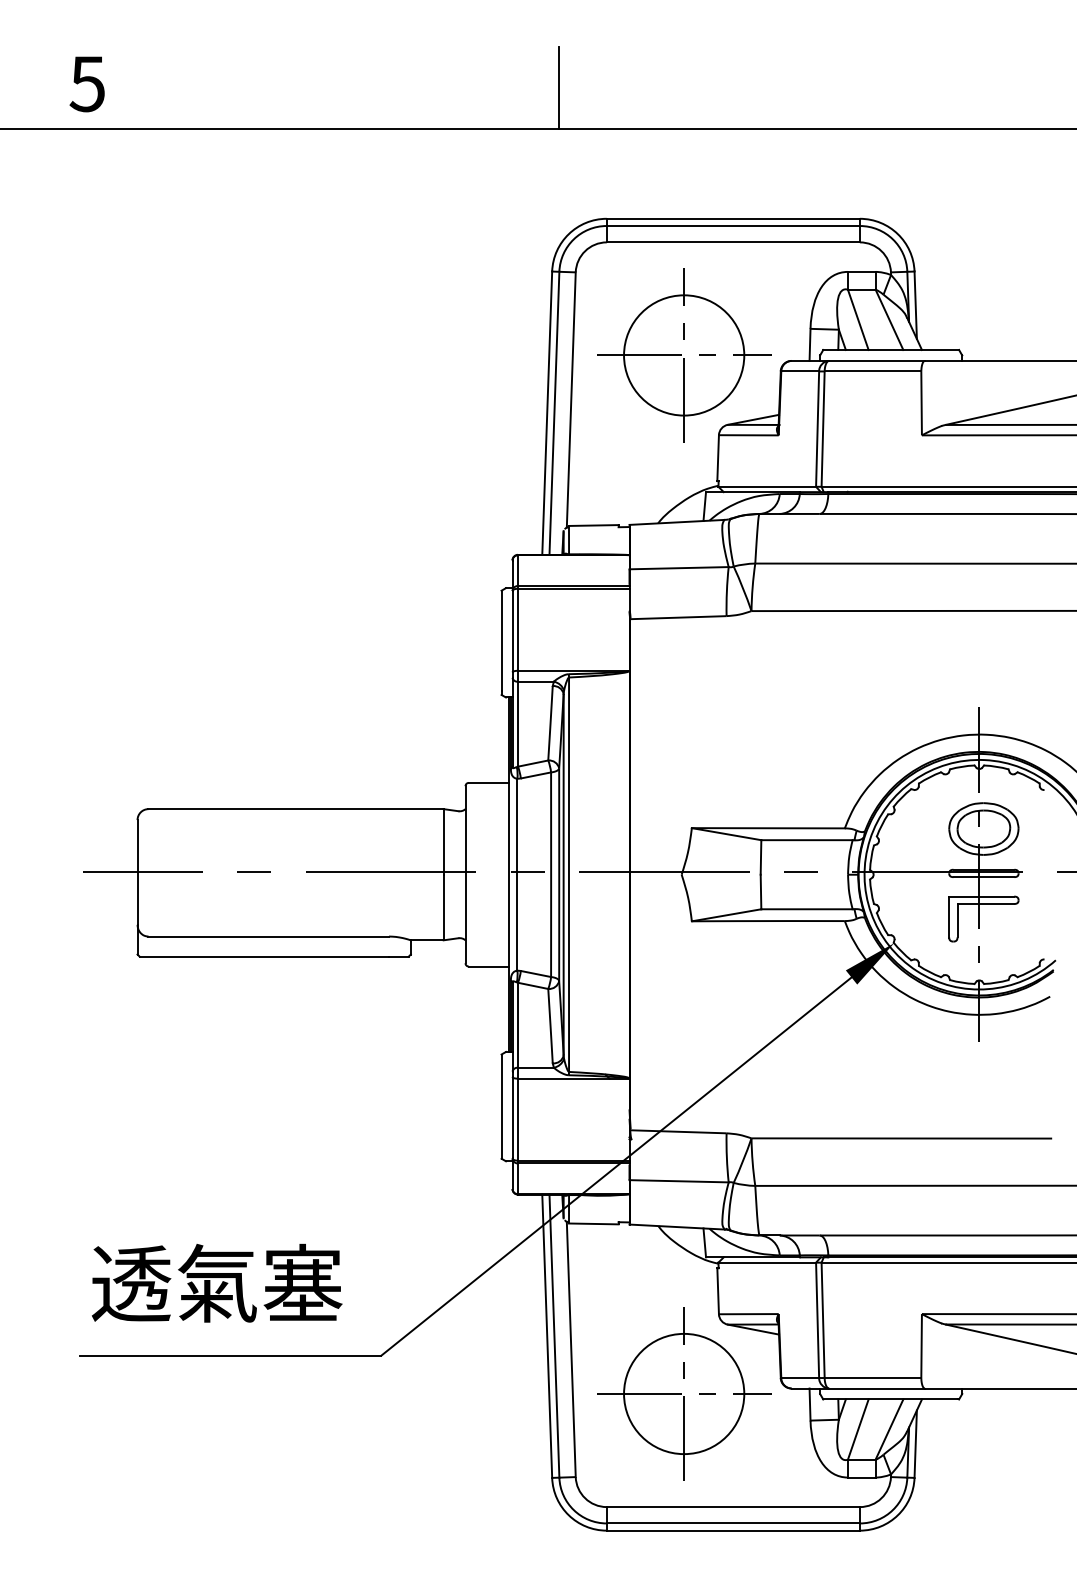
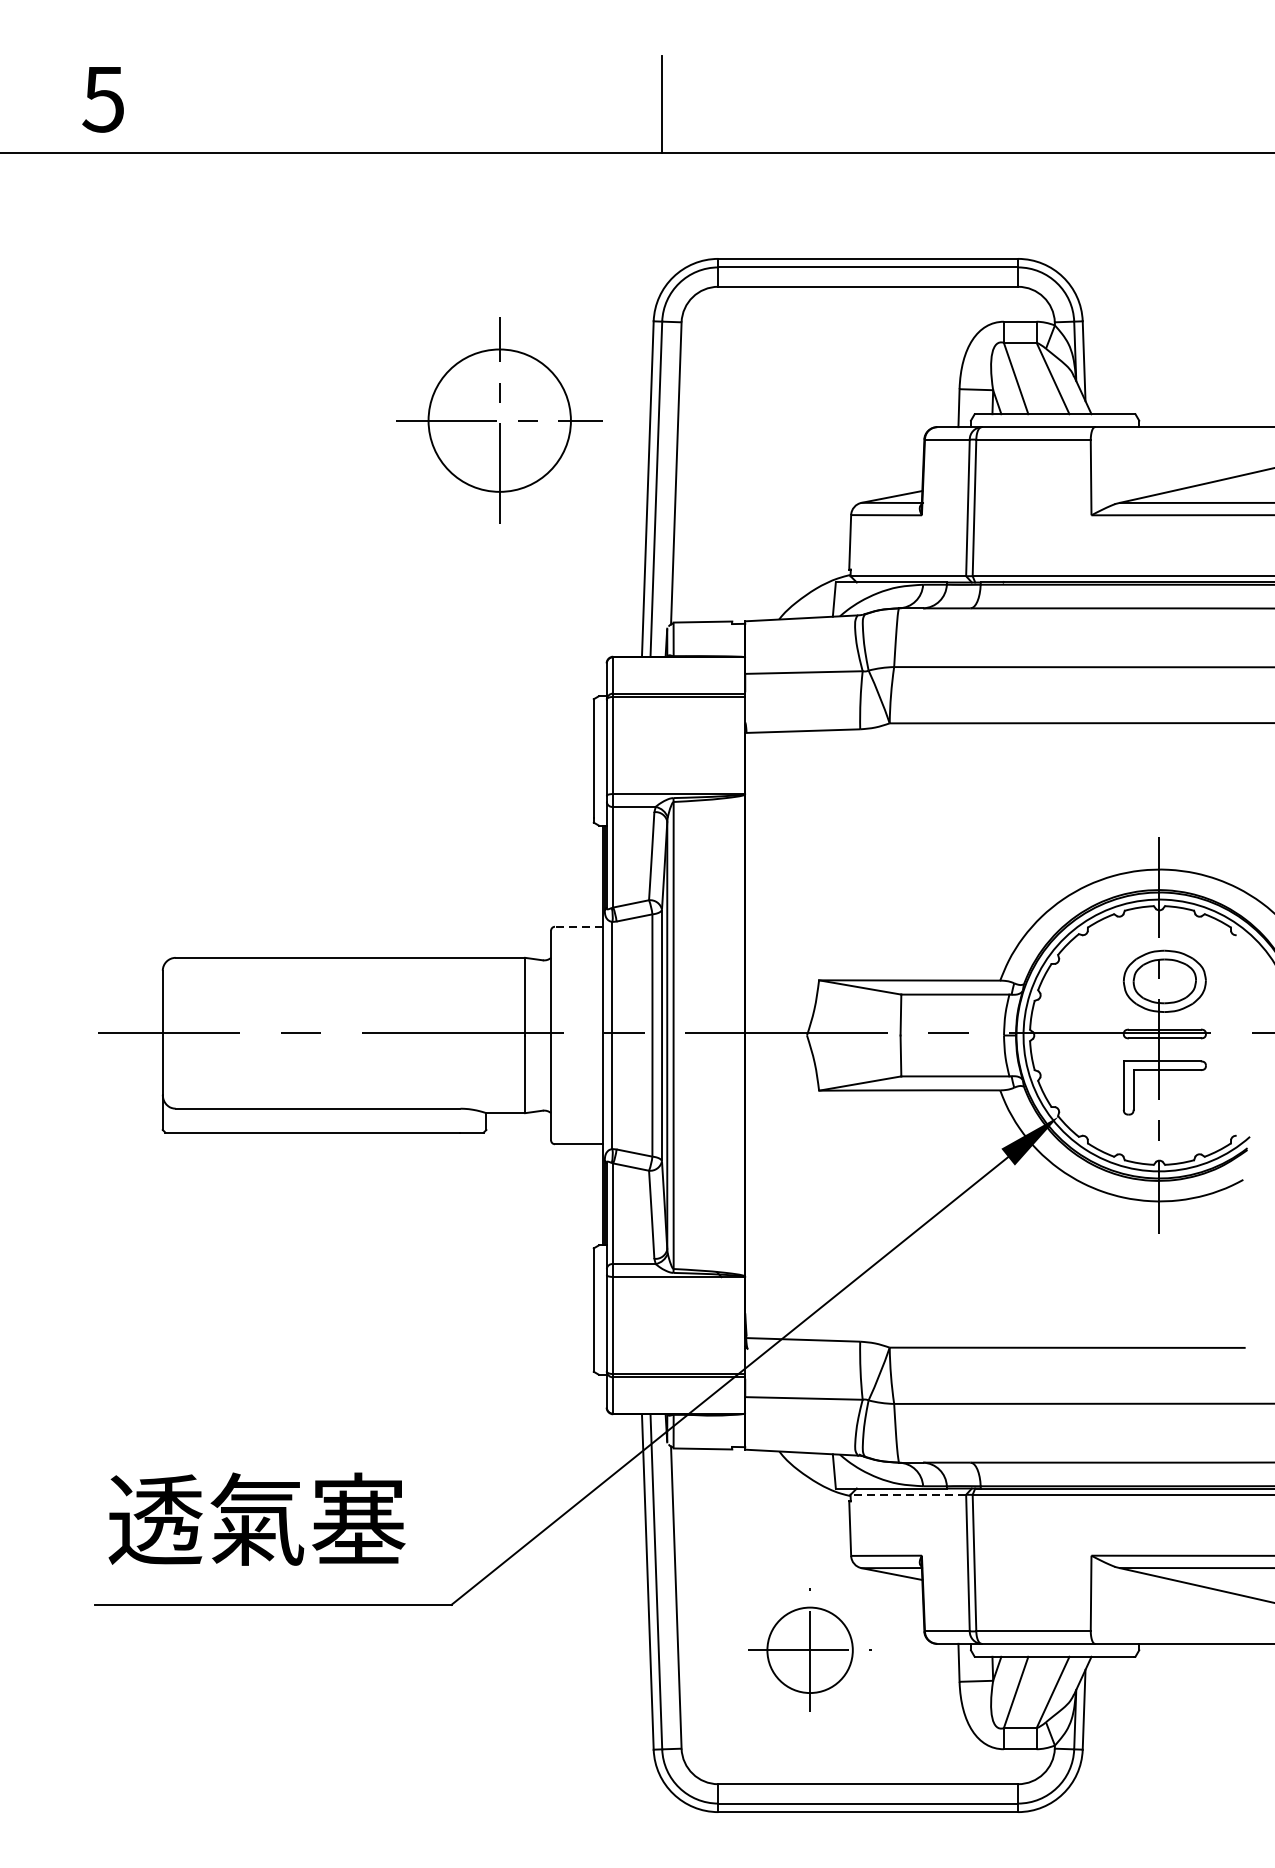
part: (684, 355) -> (500, 420), moved
line: (488, 782) -> (578, 926), solid -> dashed
line: (767, 1262) -> (908, 1494), solid -> dashed
part: (684, 1393) -> (810, 1649), size x0.6

